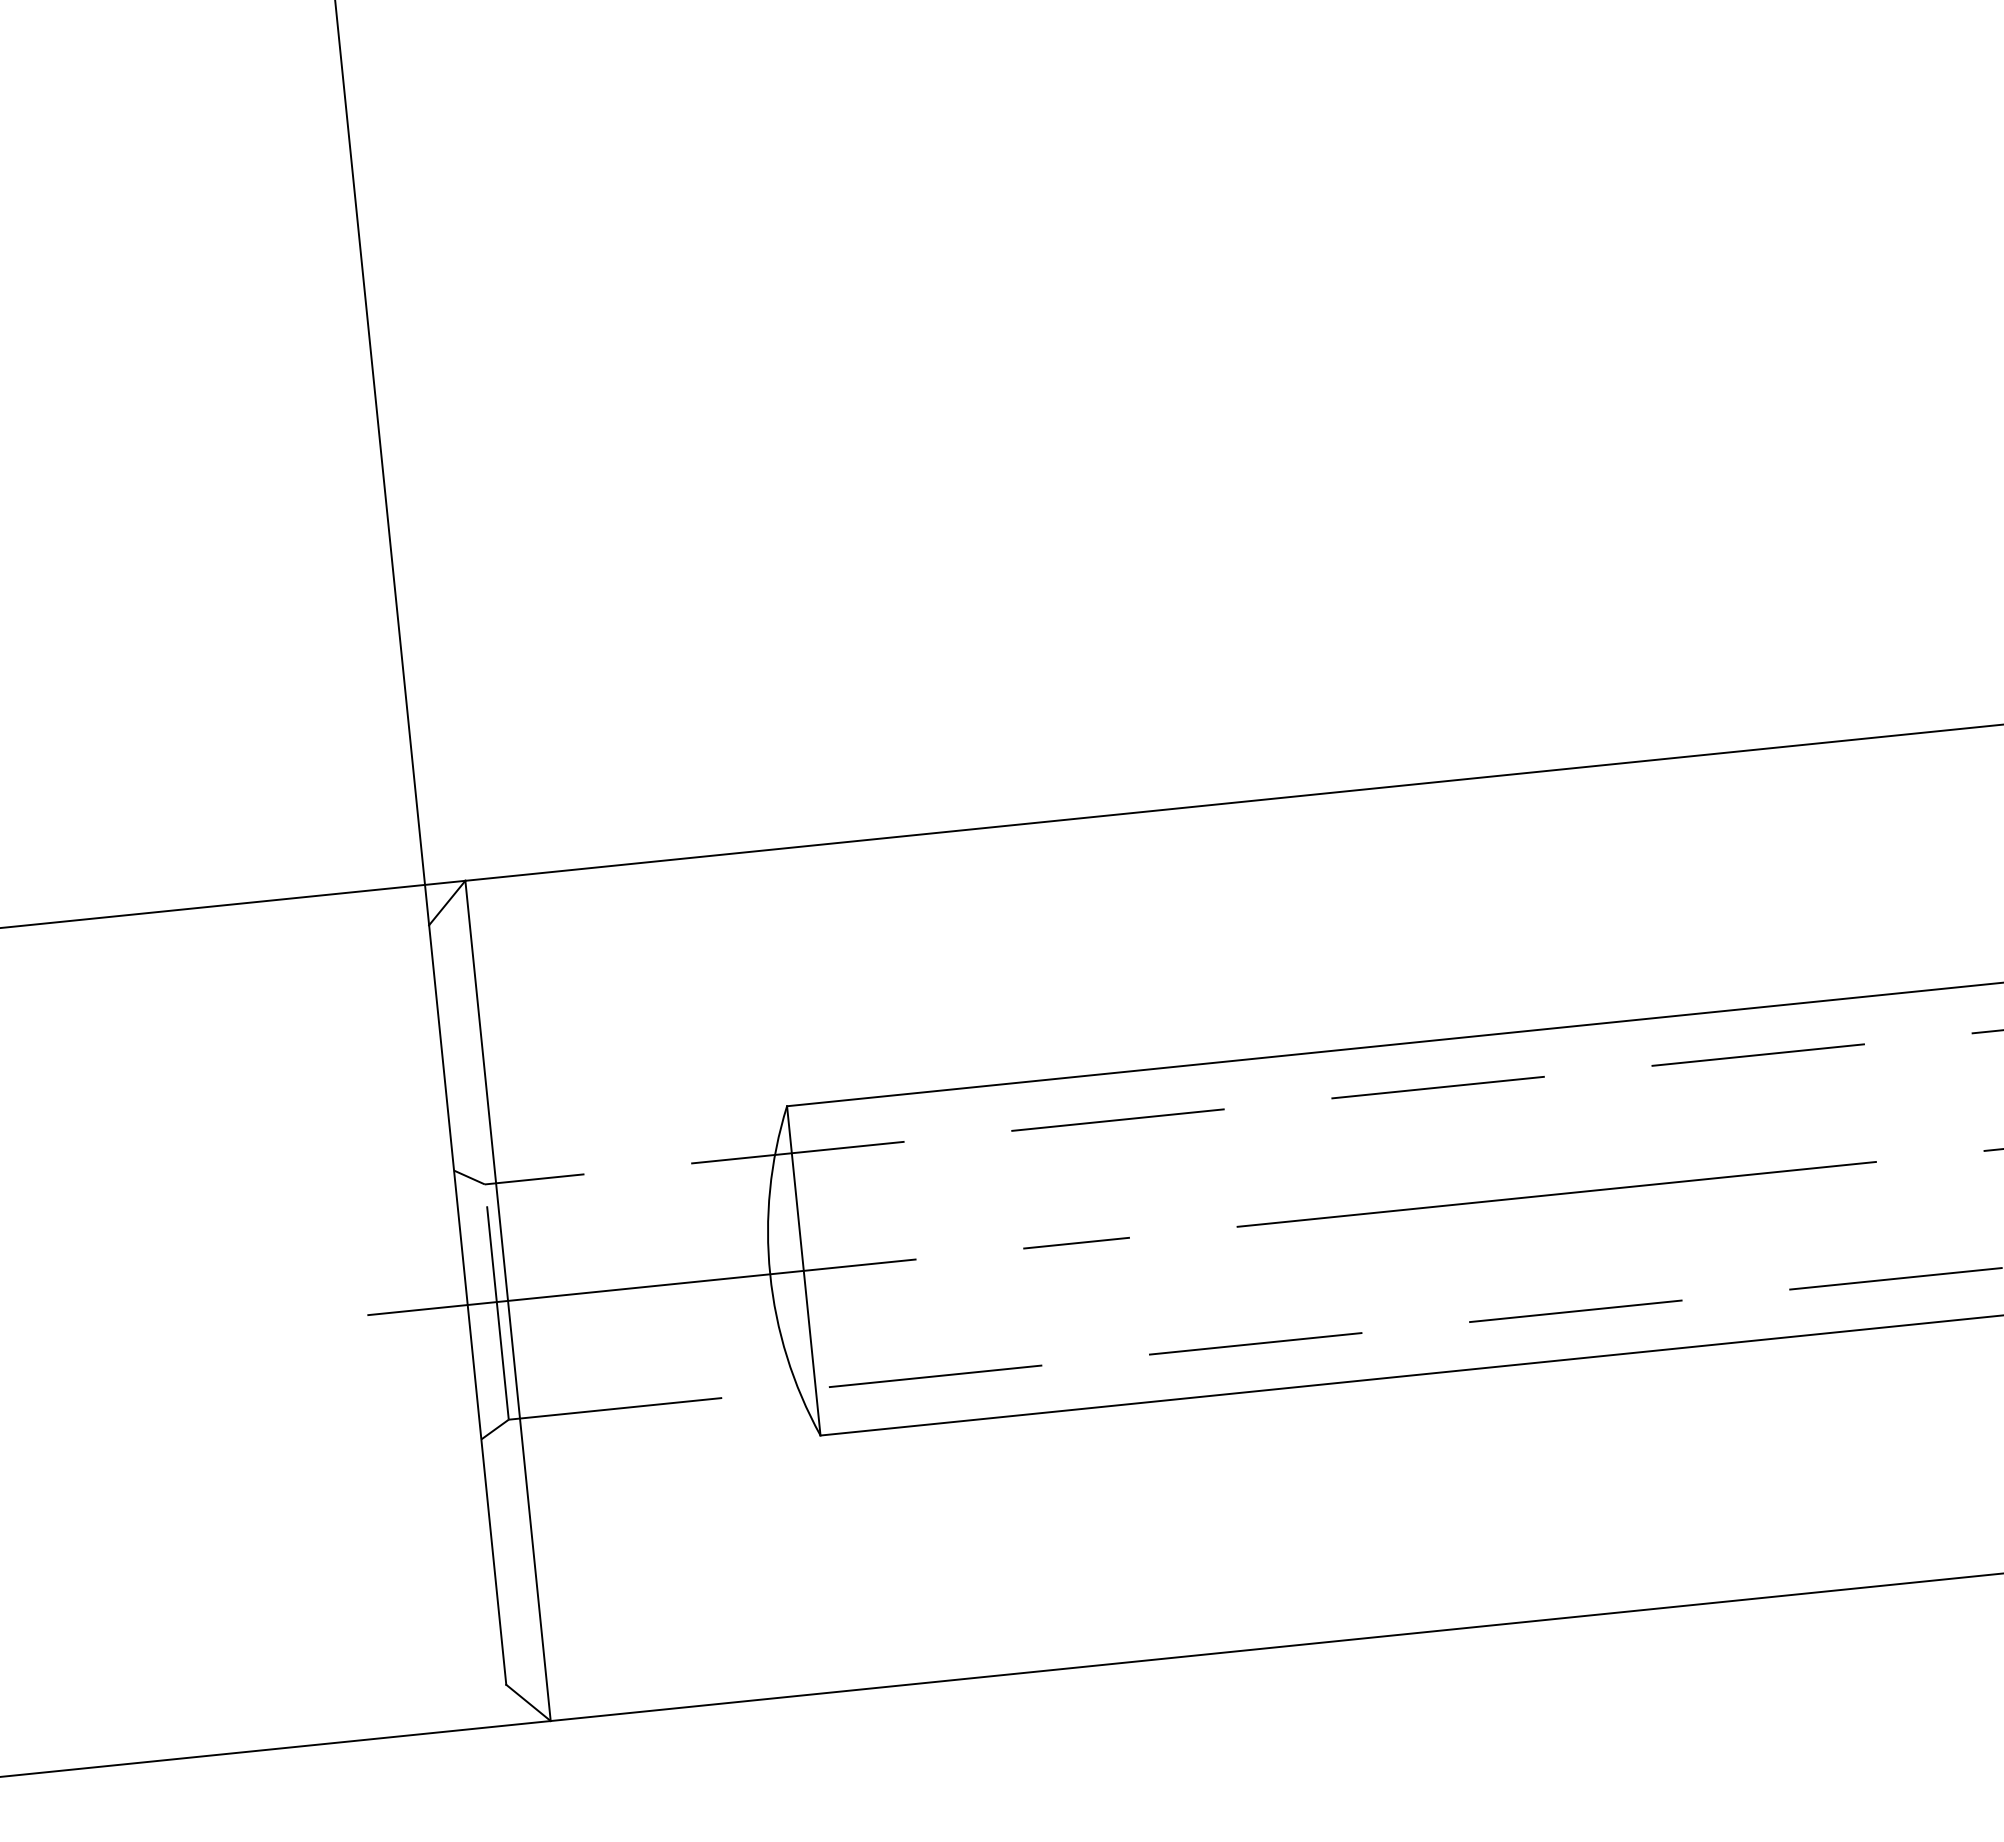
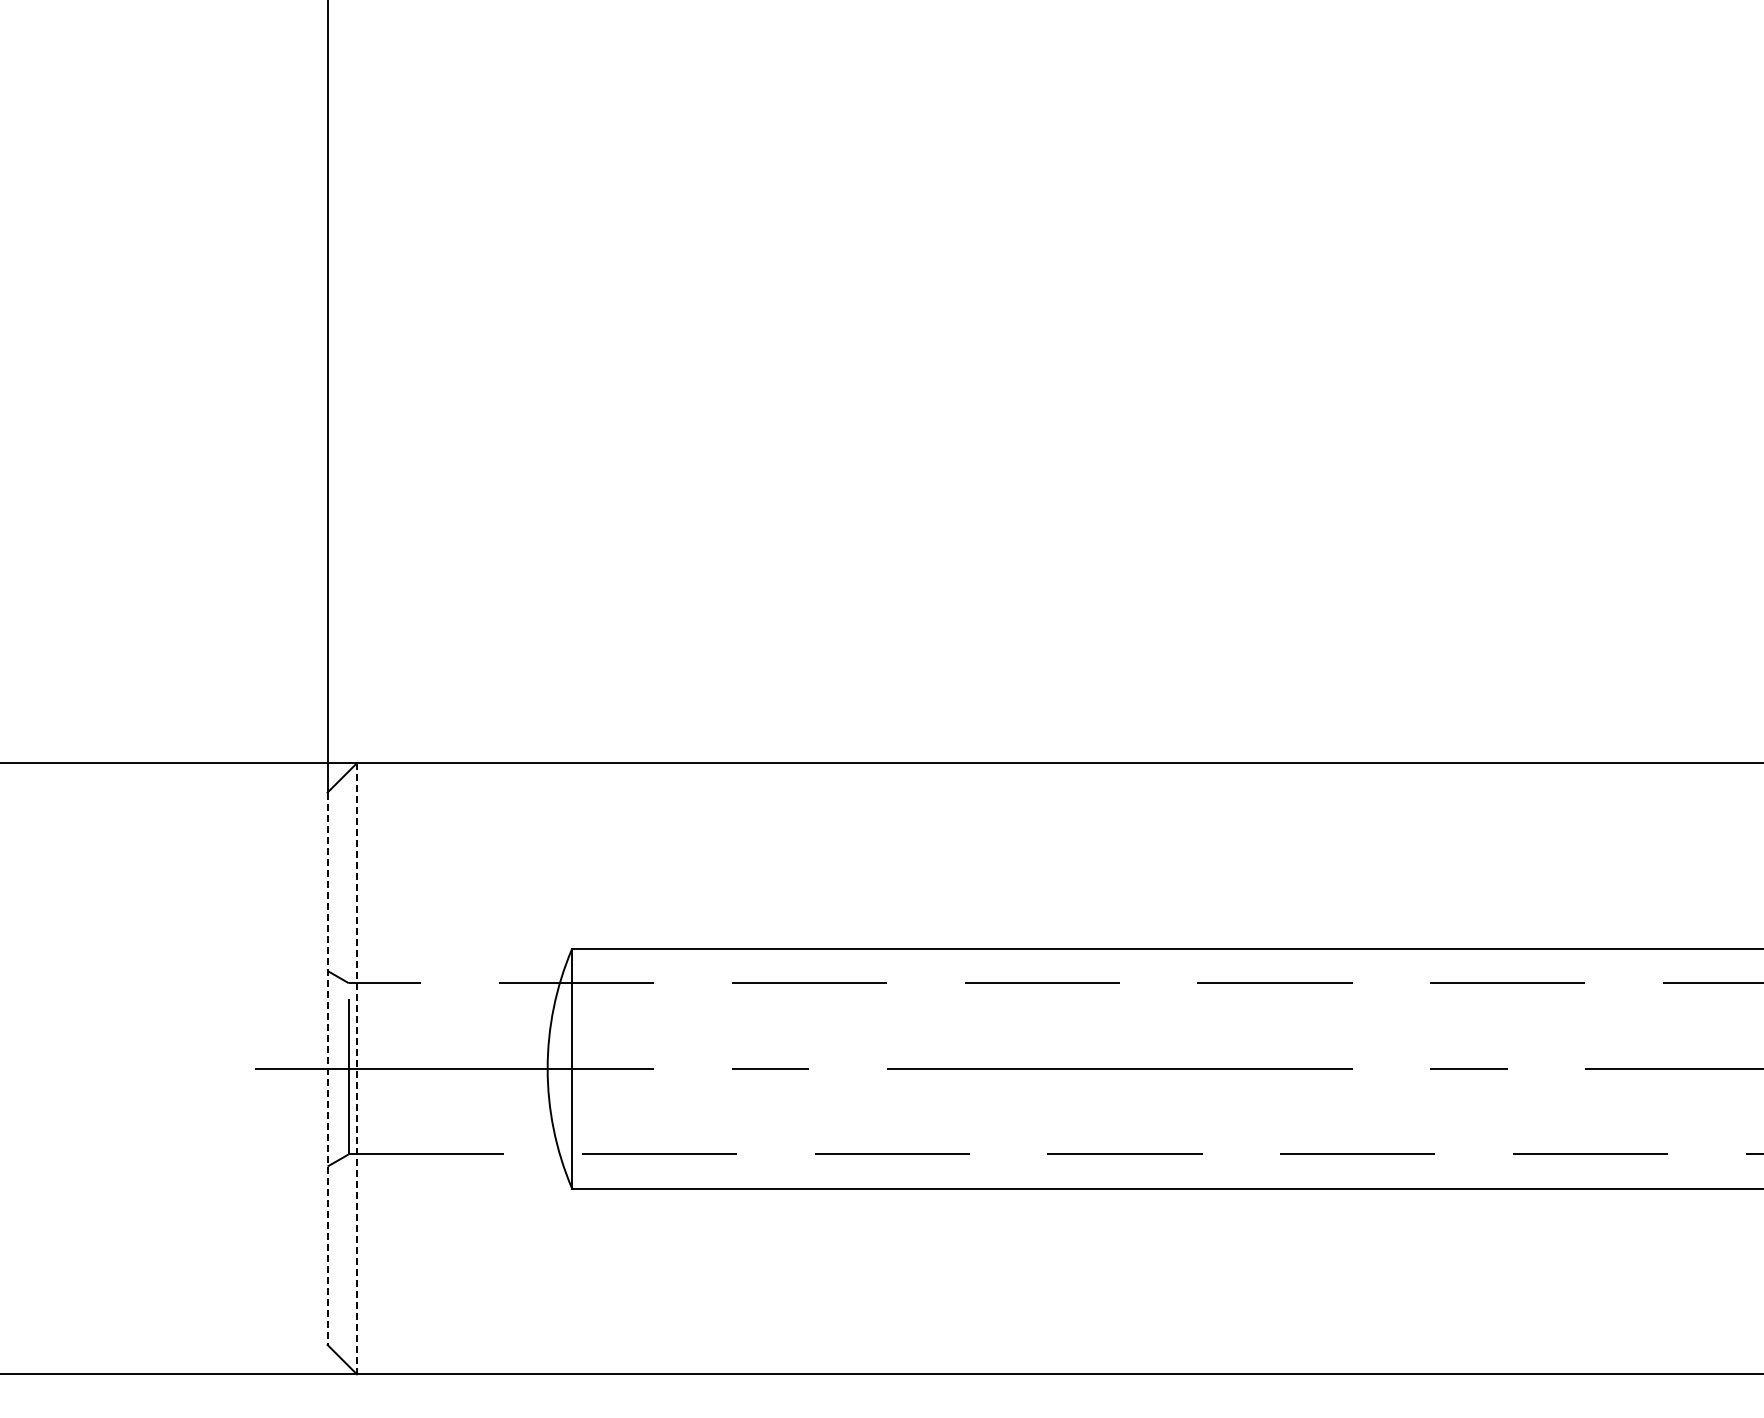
line: (507, 1300) -> (356, 1068), solid -> dashed
line: (467, 1306) -> (327, 1069), solid -> dashed

